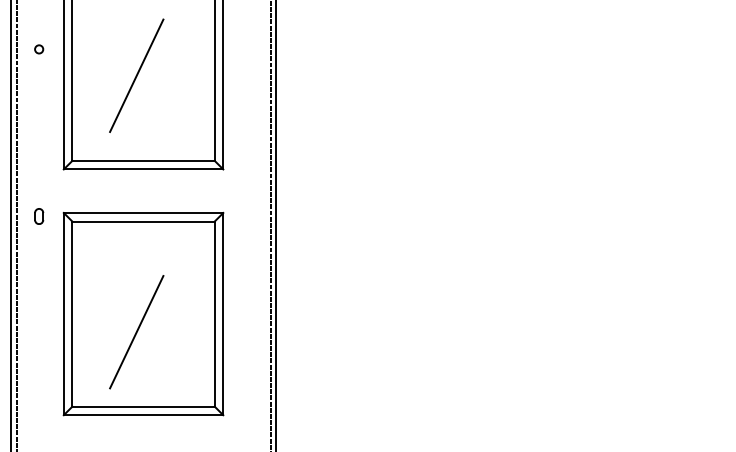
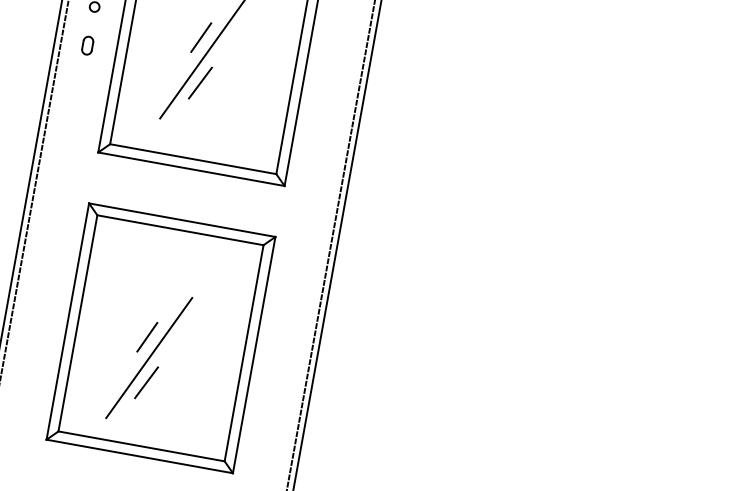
line: (131, 58) -> (200, 37), added
line: (137, 96) -> (199, 82), added
part: (39, 216) -> (88, 45), moved
line: (131, 314) -> (146, 336), added
line: (137, 352) -> (145, 381), added

